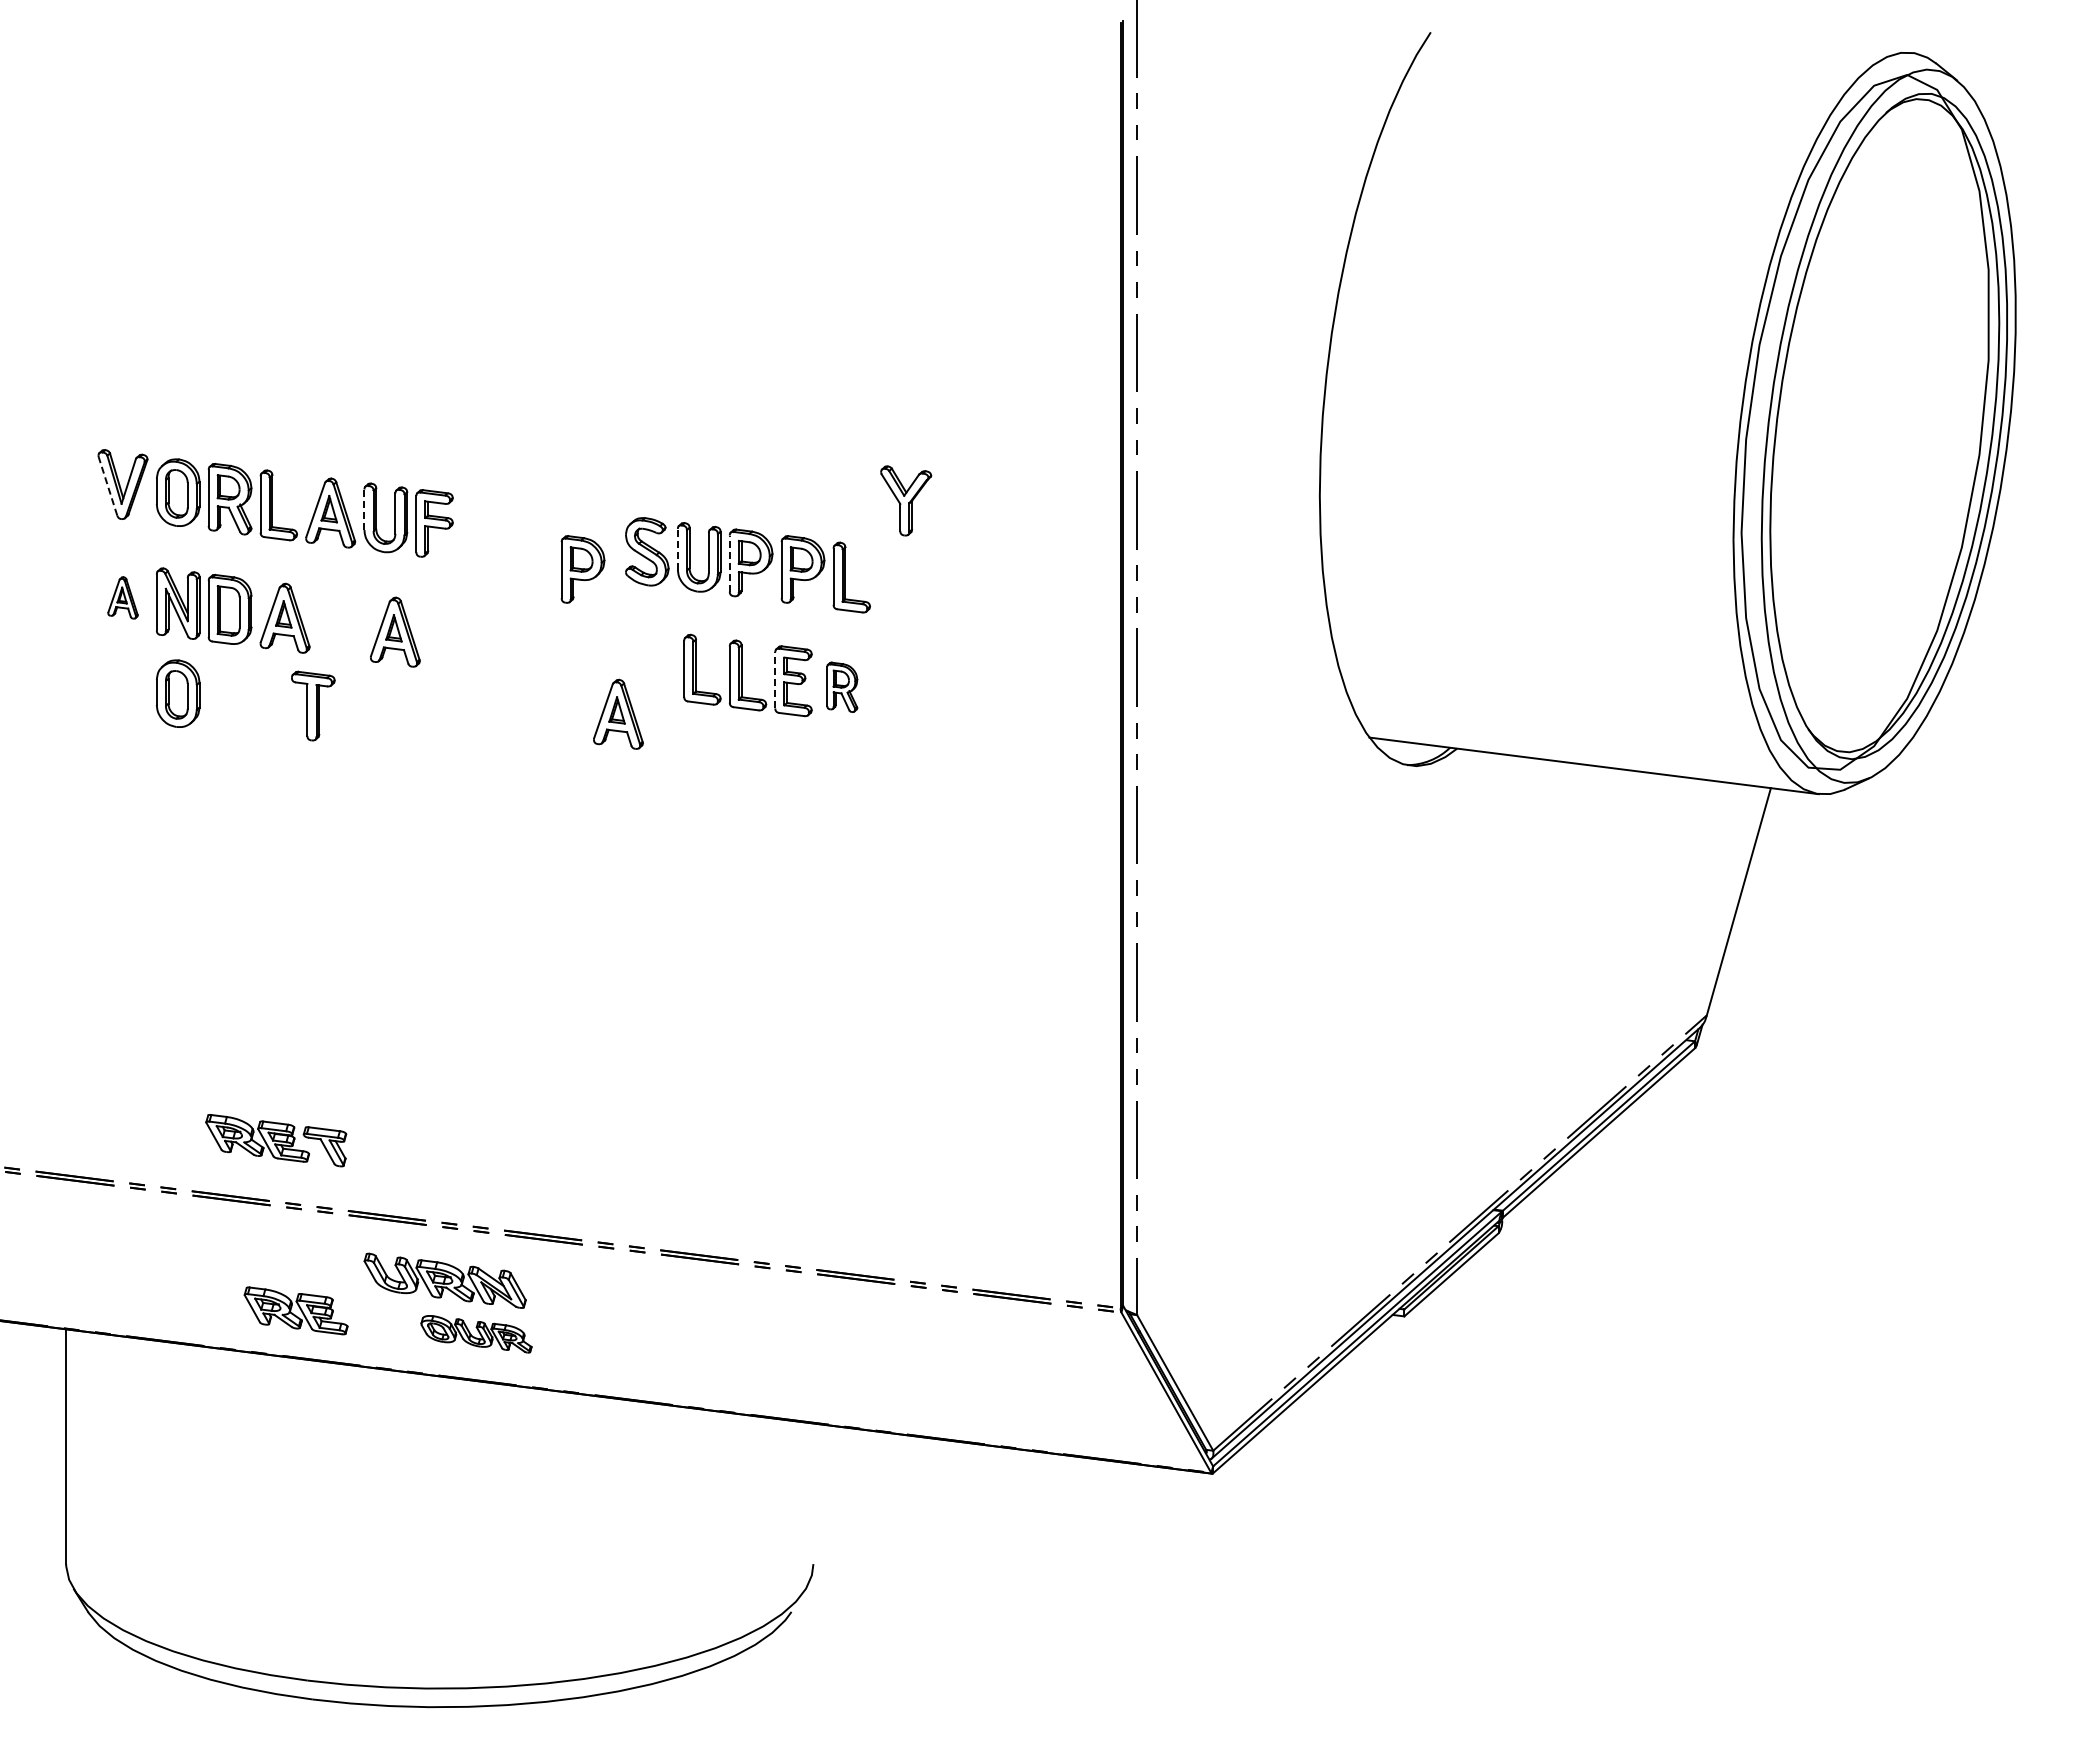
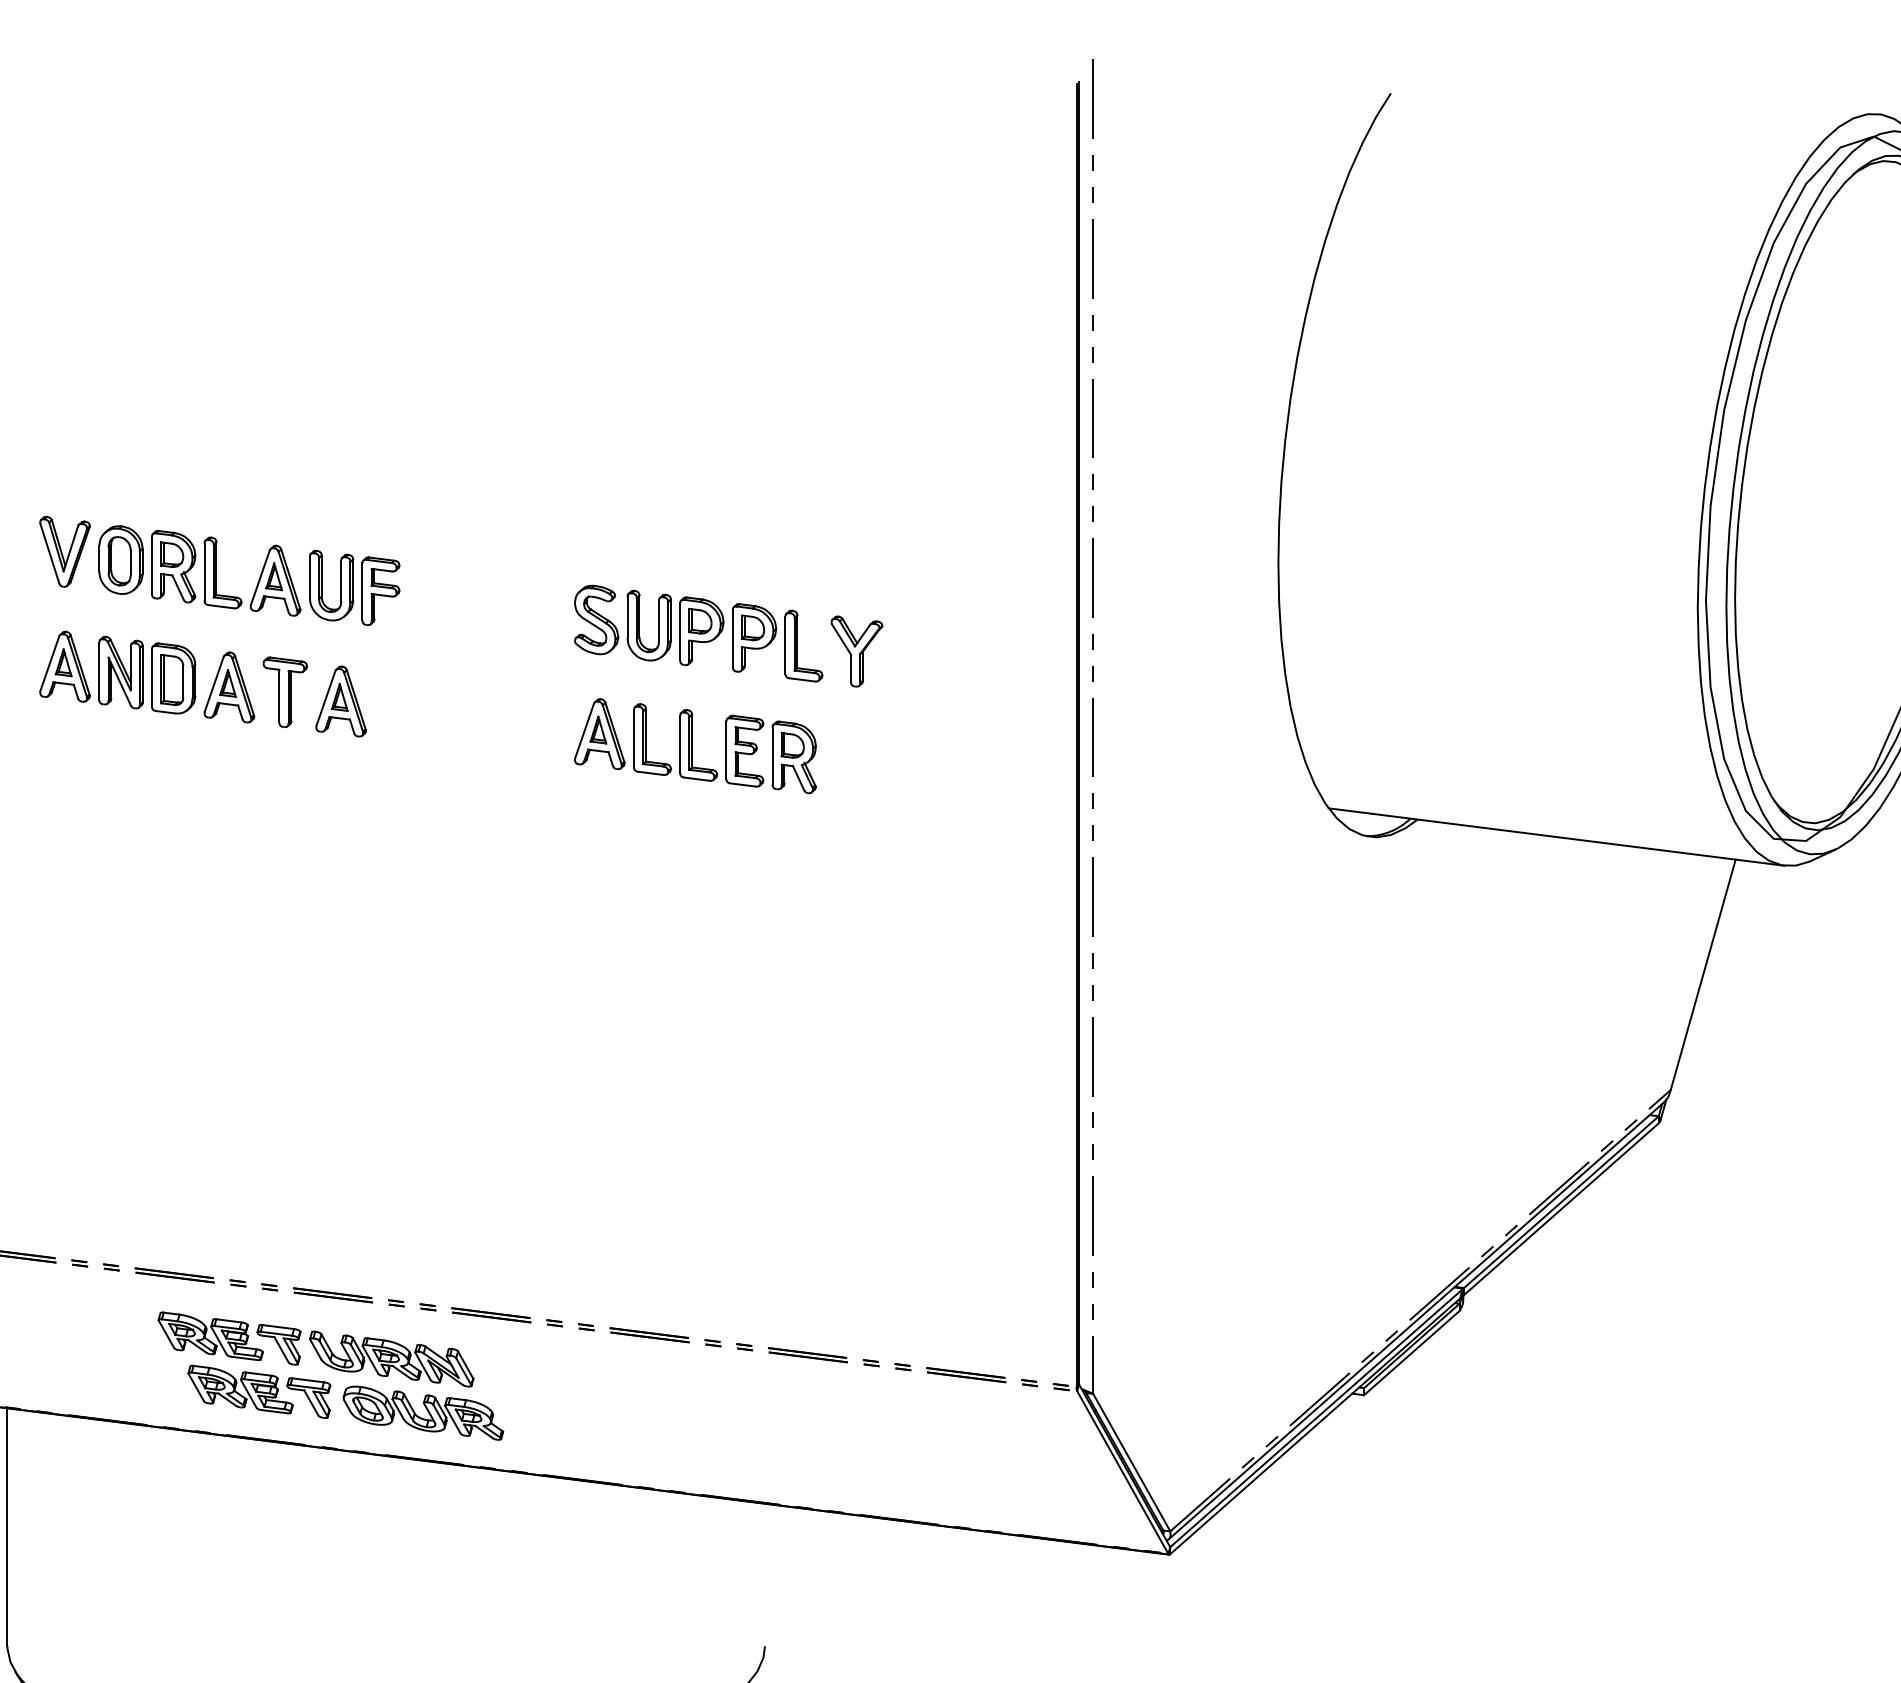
line: (107, 486) -> (49, 553), dashed -> solid
part: (906, 500) -> (857, 651), moved
line: (364, 509) -> (309, 577), dashed -> solid
line: (677, 548) -> (627, 616), dashed -> solid
line: (729, 563) -> (679, 631), dashed -> solid
part: (582, 569) -> (530, 637), removed
part: (122, 597) -> (64, 666), size x1.67
line: (775, 679) -> (726, 749), dashed -> solid
part: (842, 687) -> (794, 757), size x1.43
part: (178, 693) -> (121, 763), removed
part: (313, 705) -> (285, 691), moved
part: (618, 713) -> (599, 733), moved
part: (276, 1140) -> (229, 1338), moved
part: (363, 1318) -> (308, 1397), added
part: (476, 1334) -> (423, 1413), size x1.43

